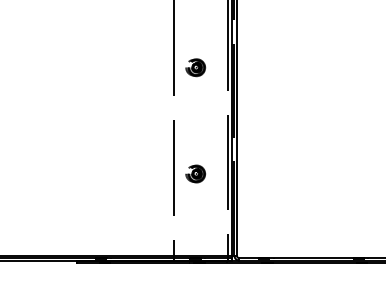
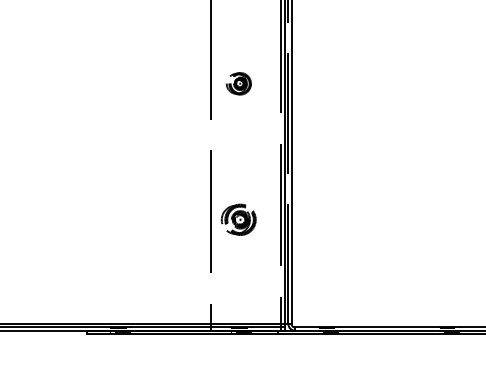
part: (195, 173) -> (238, 219), size x1.4

